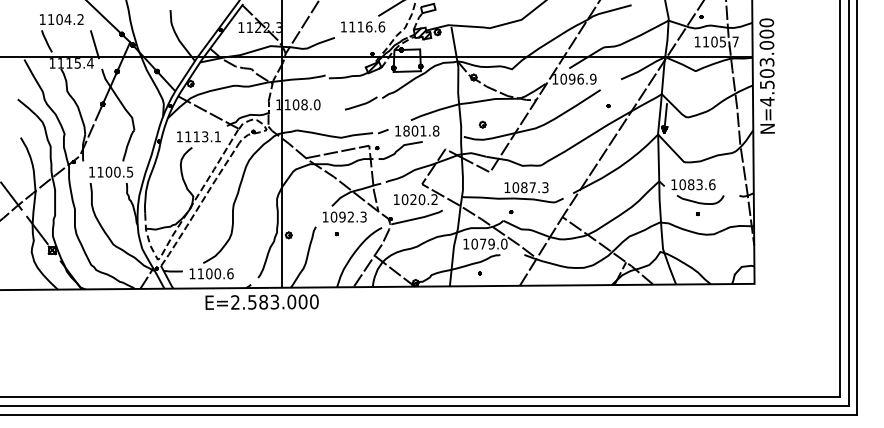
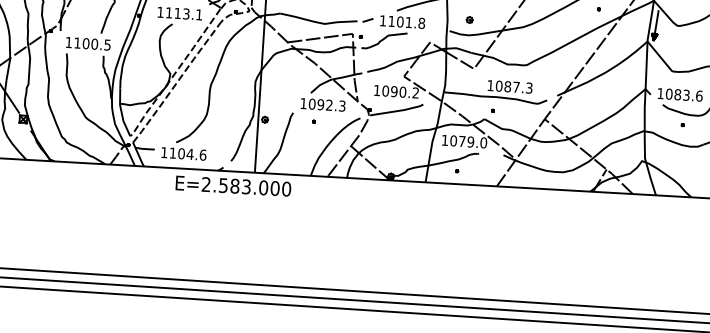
text: (406, 130) -> (391, 20), 1801.8 -> 1101.8
text: (413, 199) -> (394, 91), 1020.2 -> 1090.2
line: (148, 238) -> (122, 113), dashed -> solid
text: (217, 273) -> (189, 153), 1100.6 -> 1104.6

